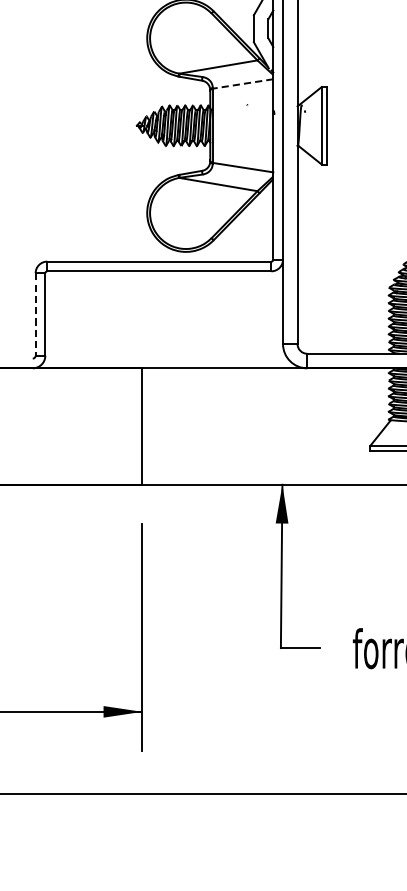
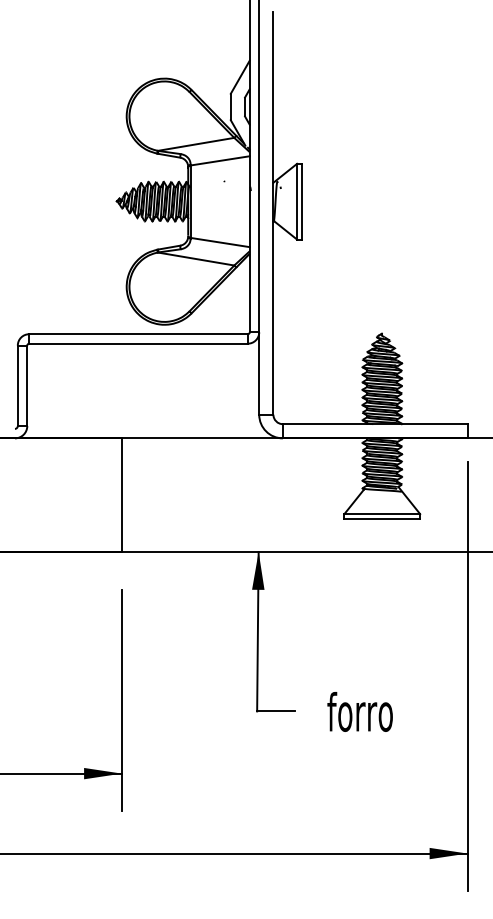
line: (243, 83) -> (220, 160), dashed -> solid
line: (35, 315) -> (17, 386), dashed -> solid

